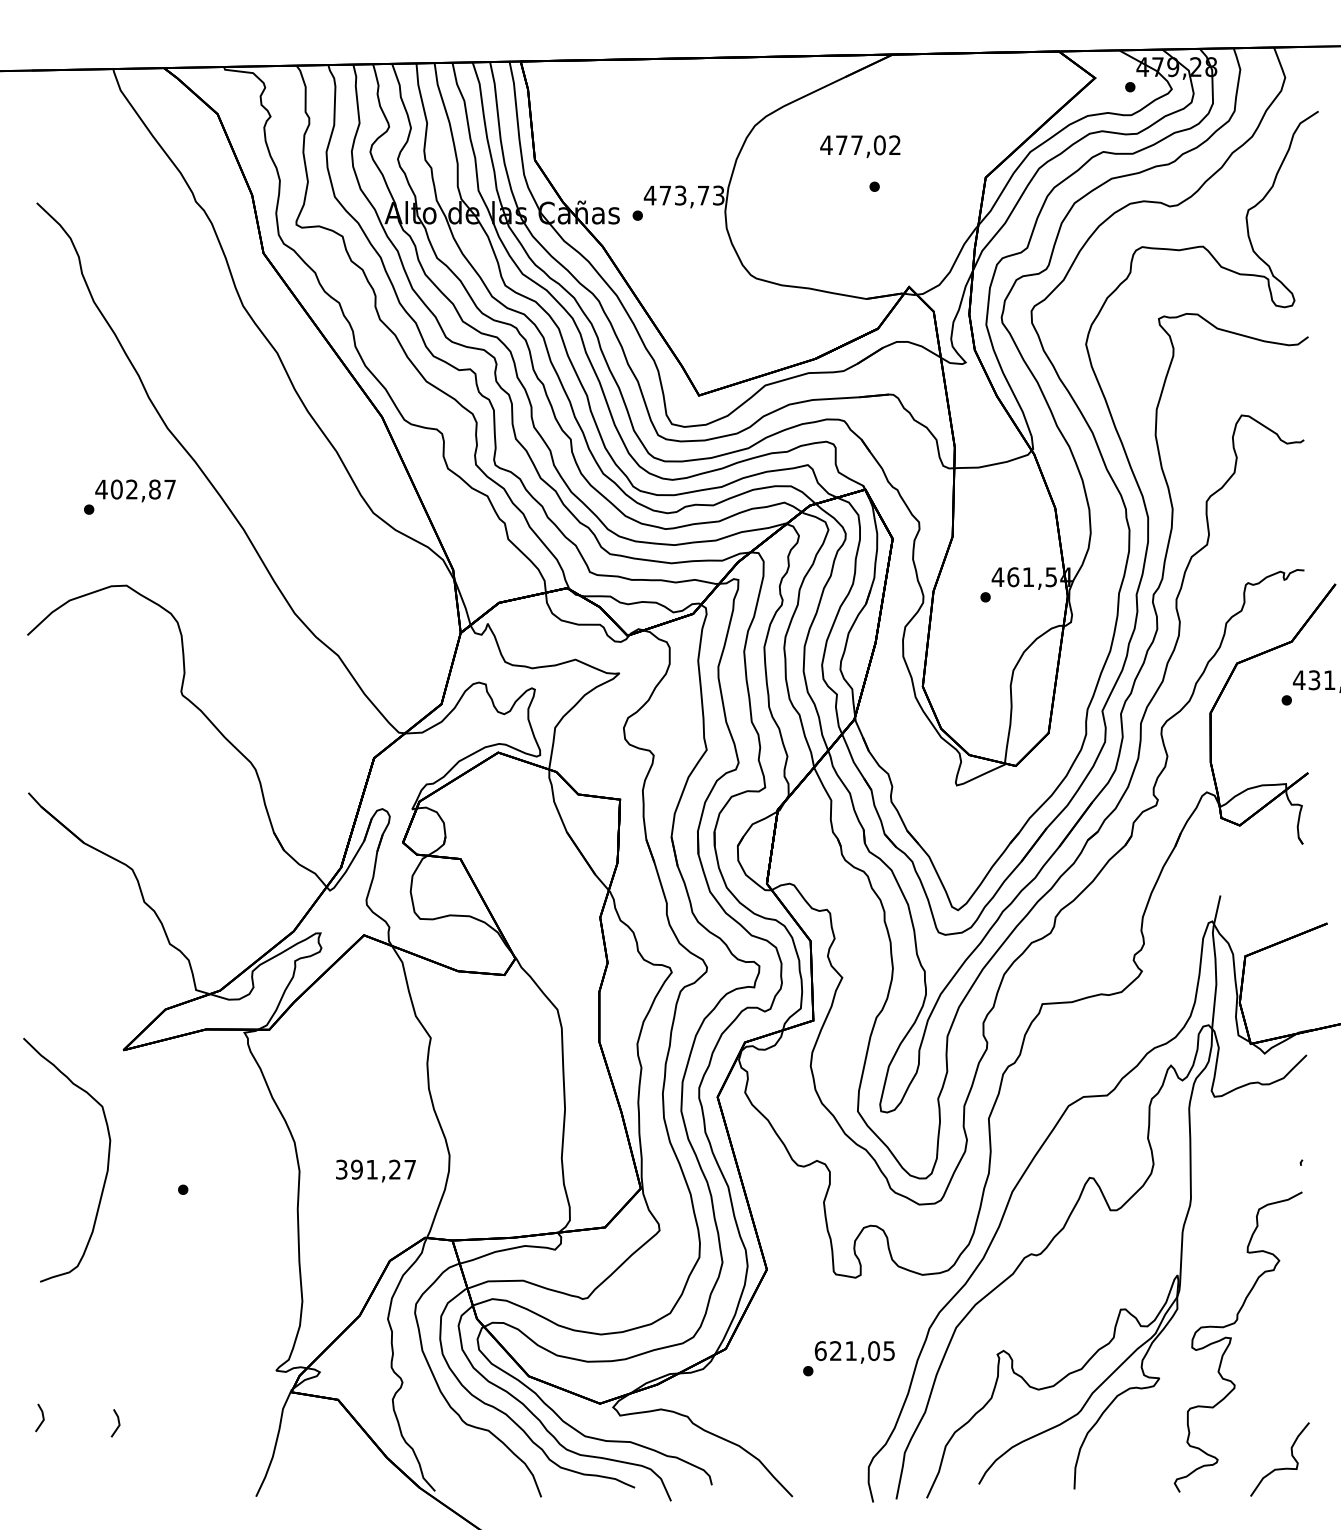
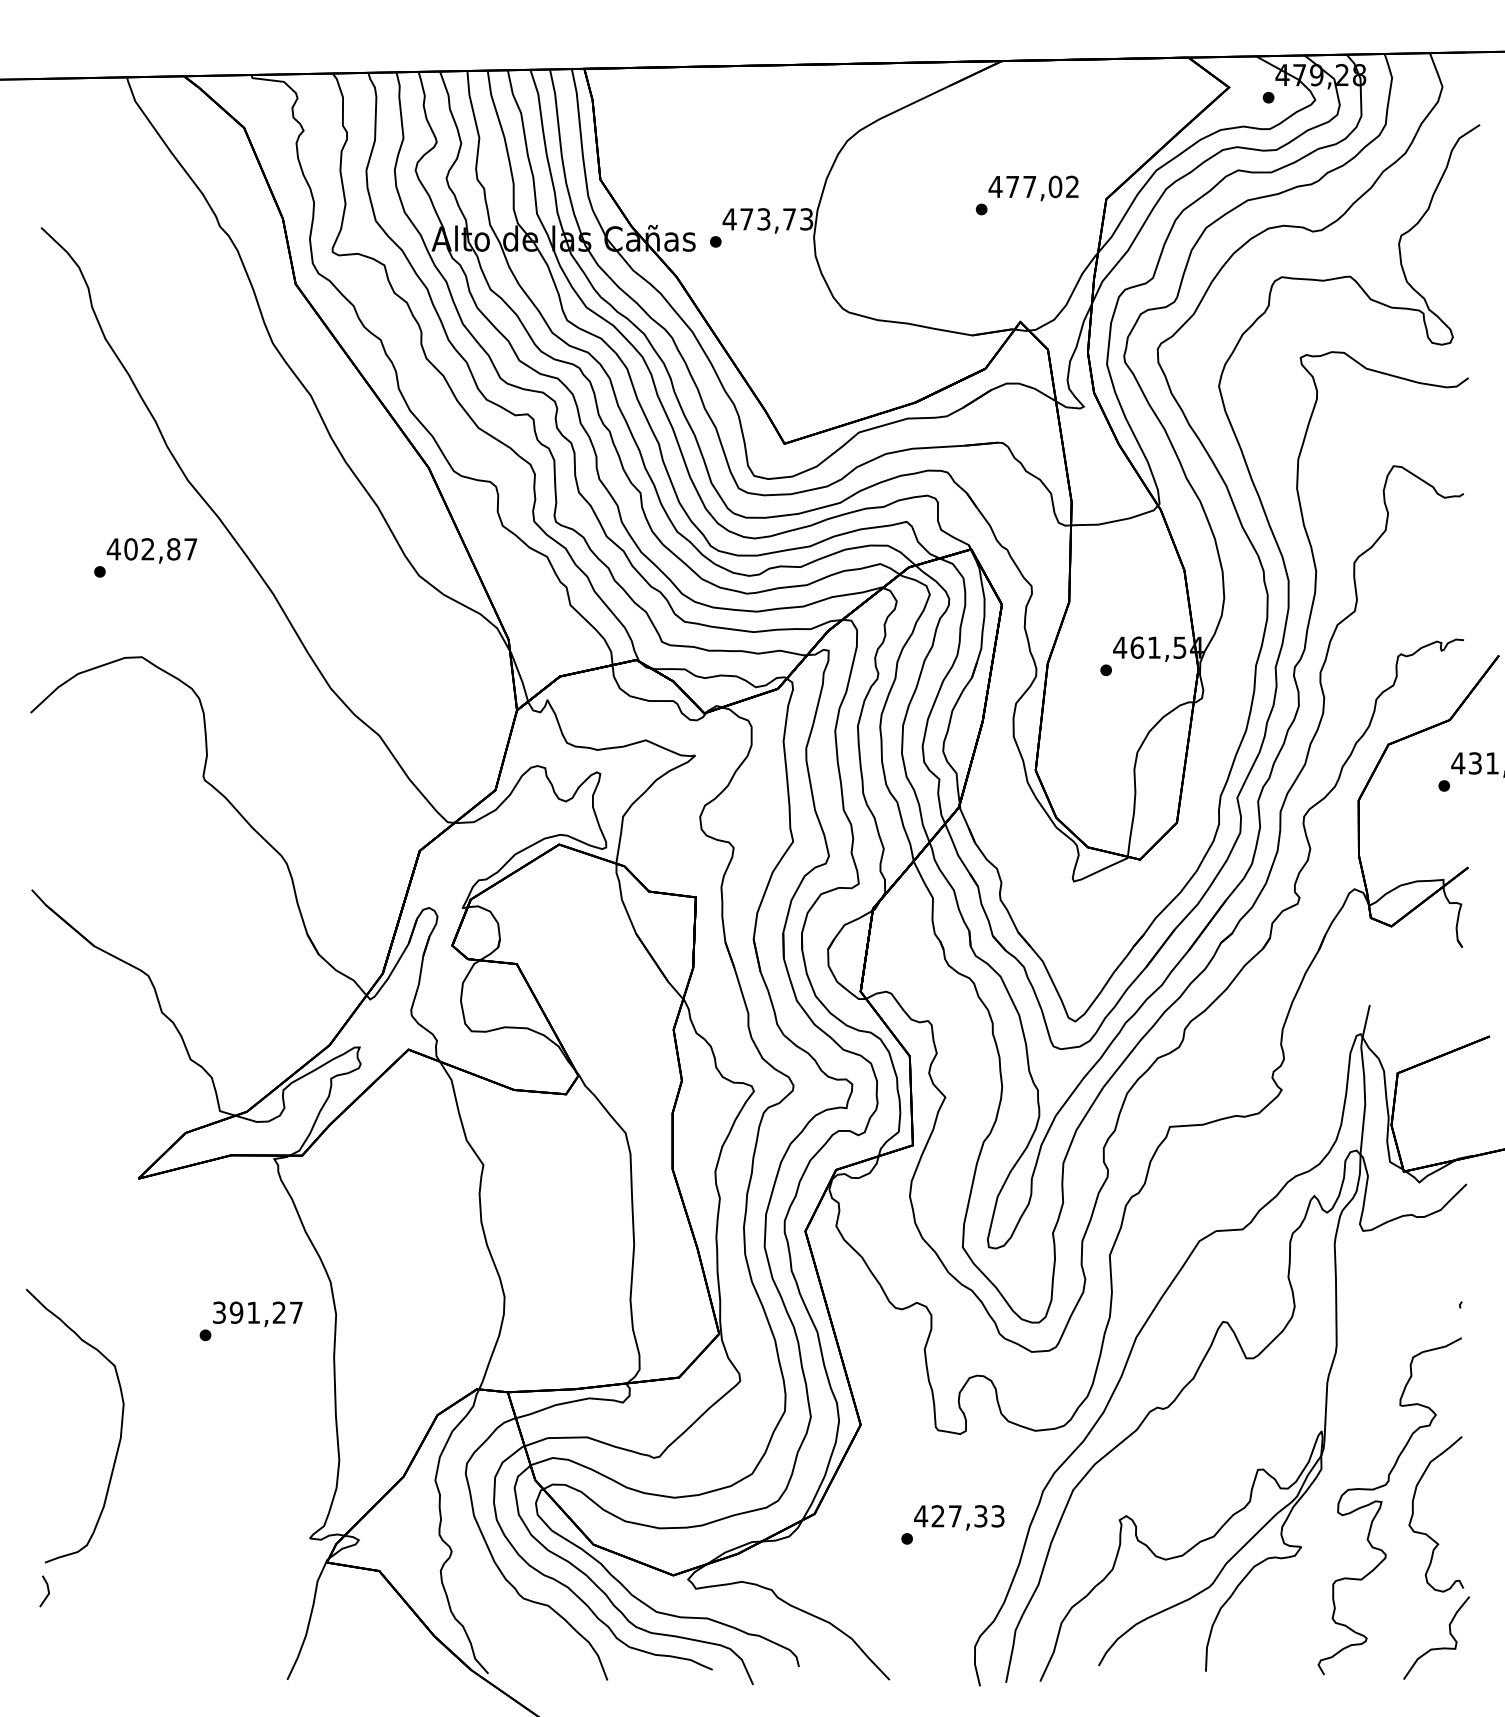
text: (860, 146) -> (1033, 188), moved
curve: (107, 1160) -> (120, 1426), moved
text: (375, 1171) -> (257, 1314), moved
text: (854, 1351) -> (959, 1516), 621,05 -> 427,33
curve: (1270, 1366) -> (1426, 1533), added
line: (118, 1423) -> (132, 1597), removed

